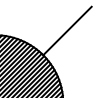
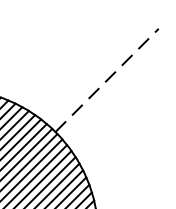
line: (67, 30) -> (107, 79), solid -> dashed

